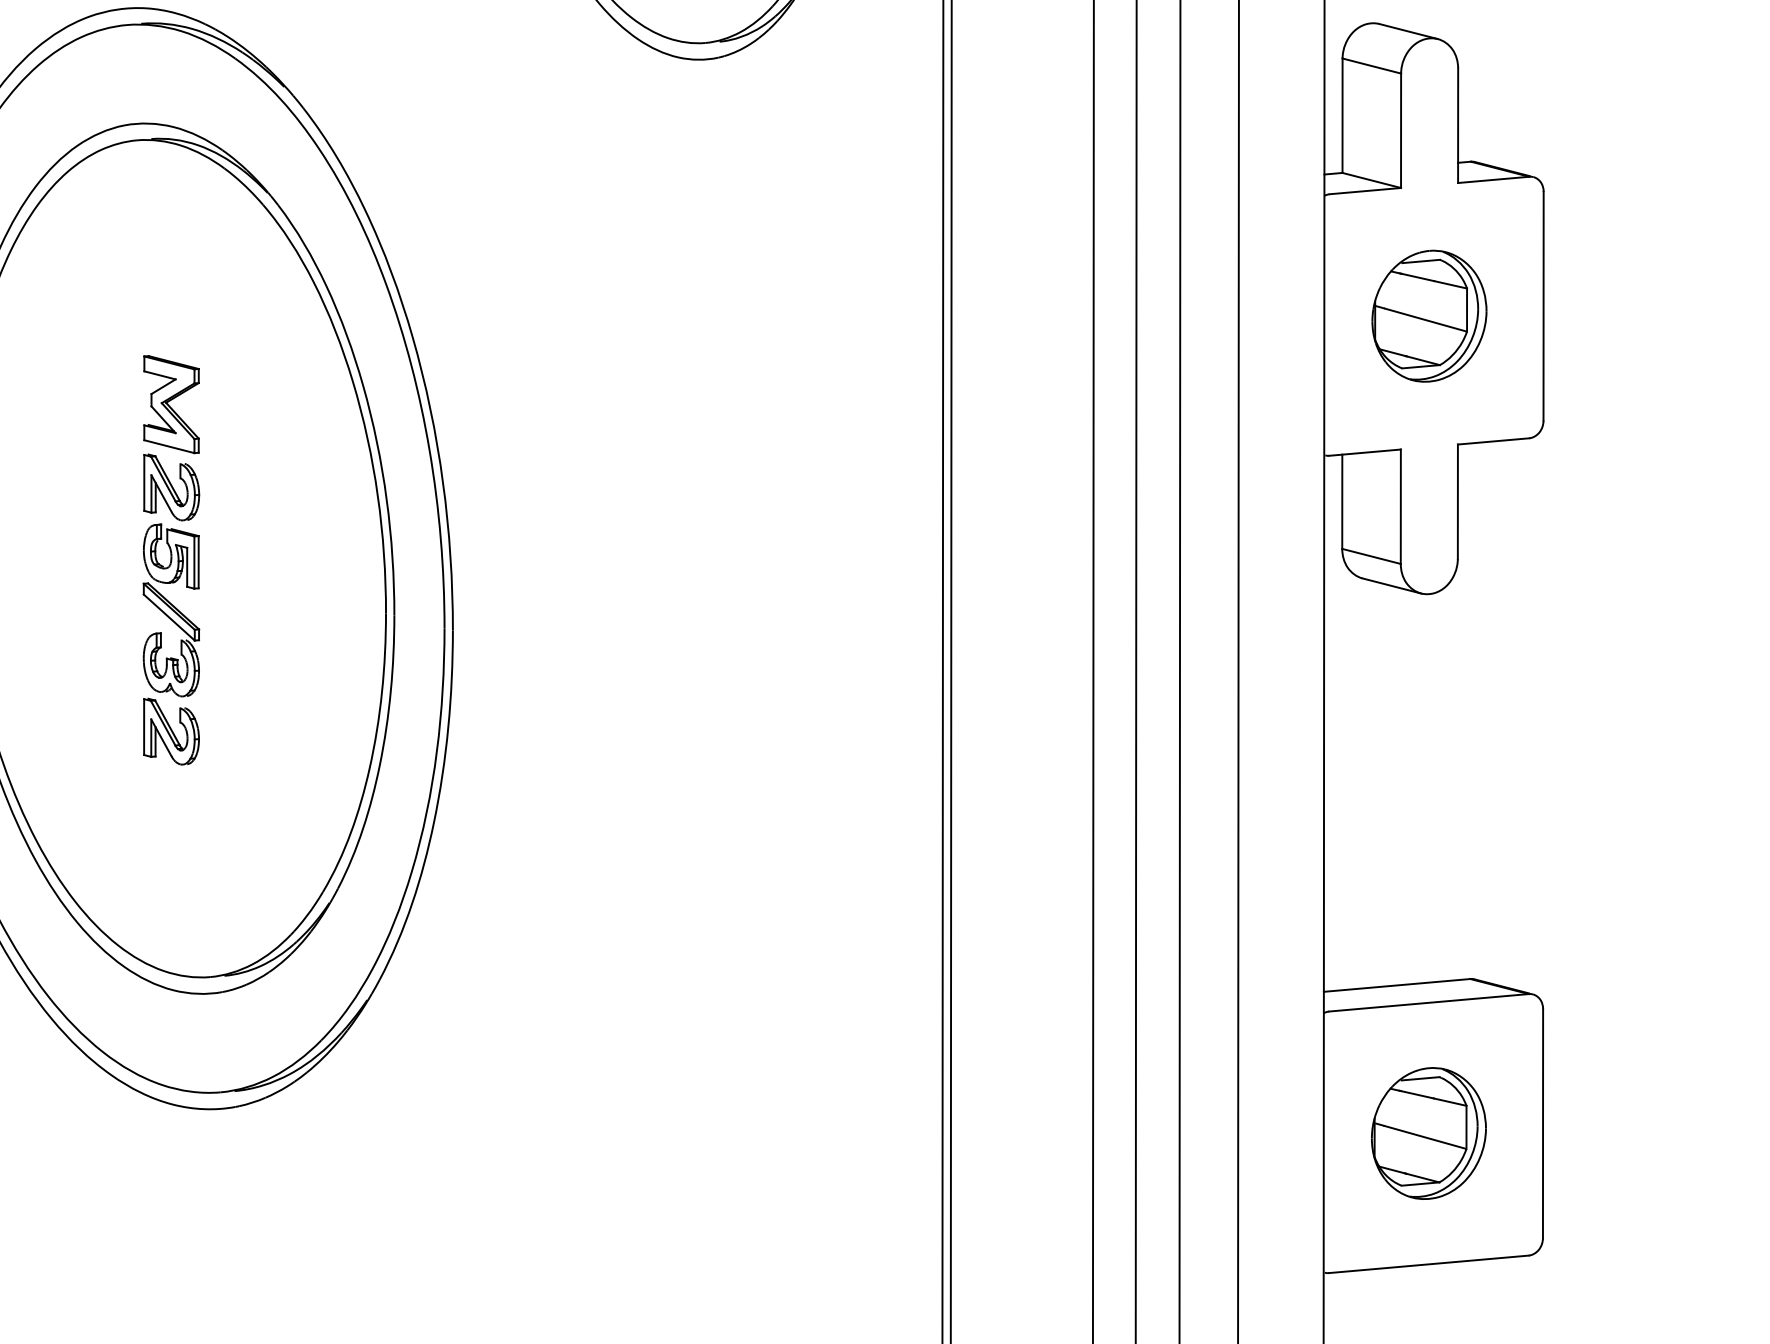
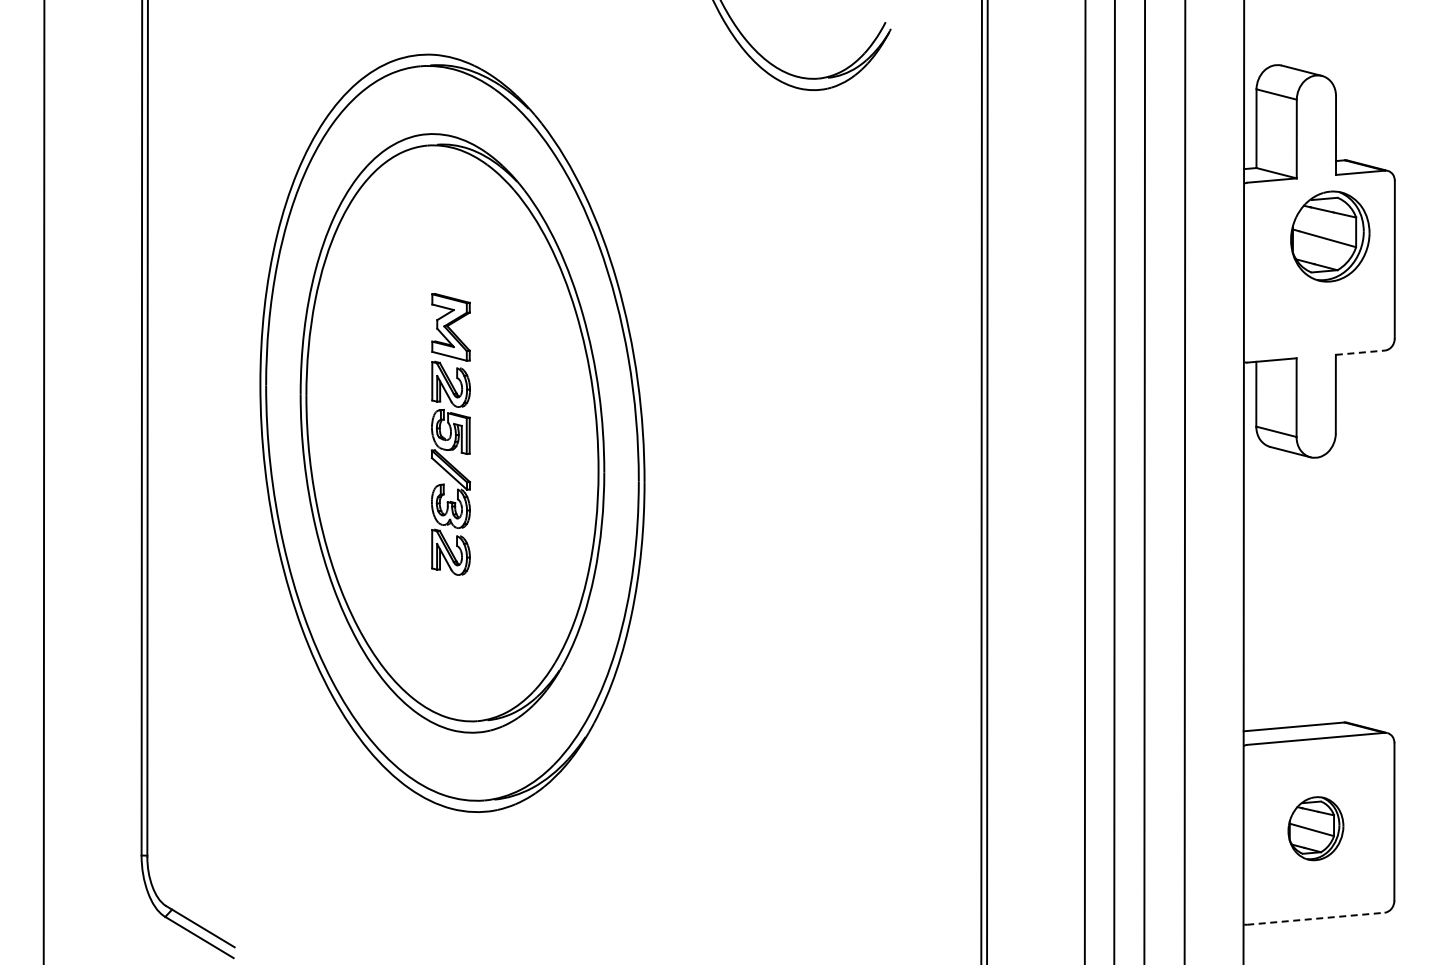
part: (1429, 316) -> (1330, 236), moved
line: (1493, 441) -> (1360, 352), solid -> dashed
part: (1428, 1133) -> (1315, 828), size x0.7
line: (1428, 1263) -> (1315, 918), solid -> dashed

